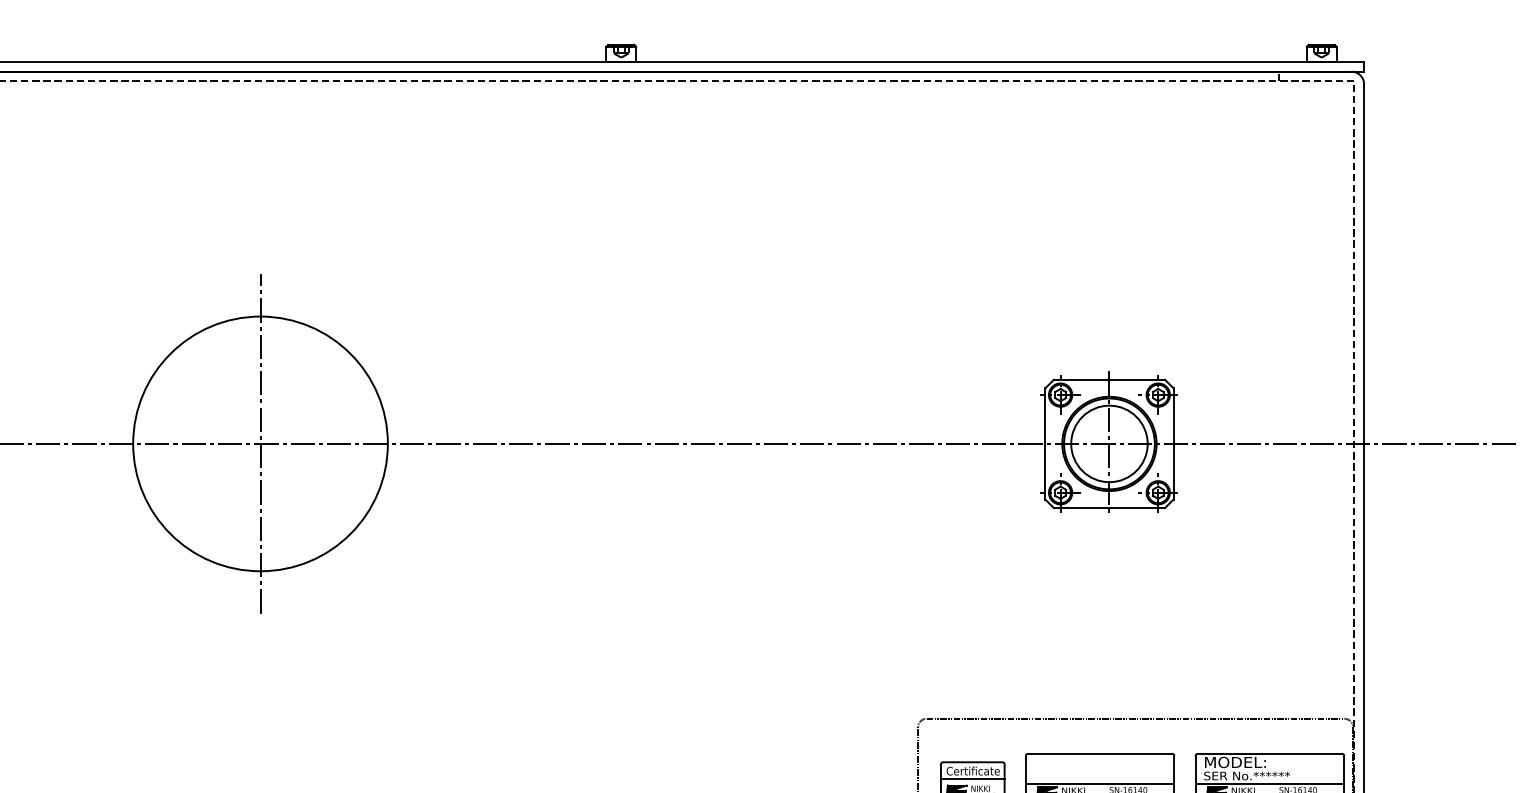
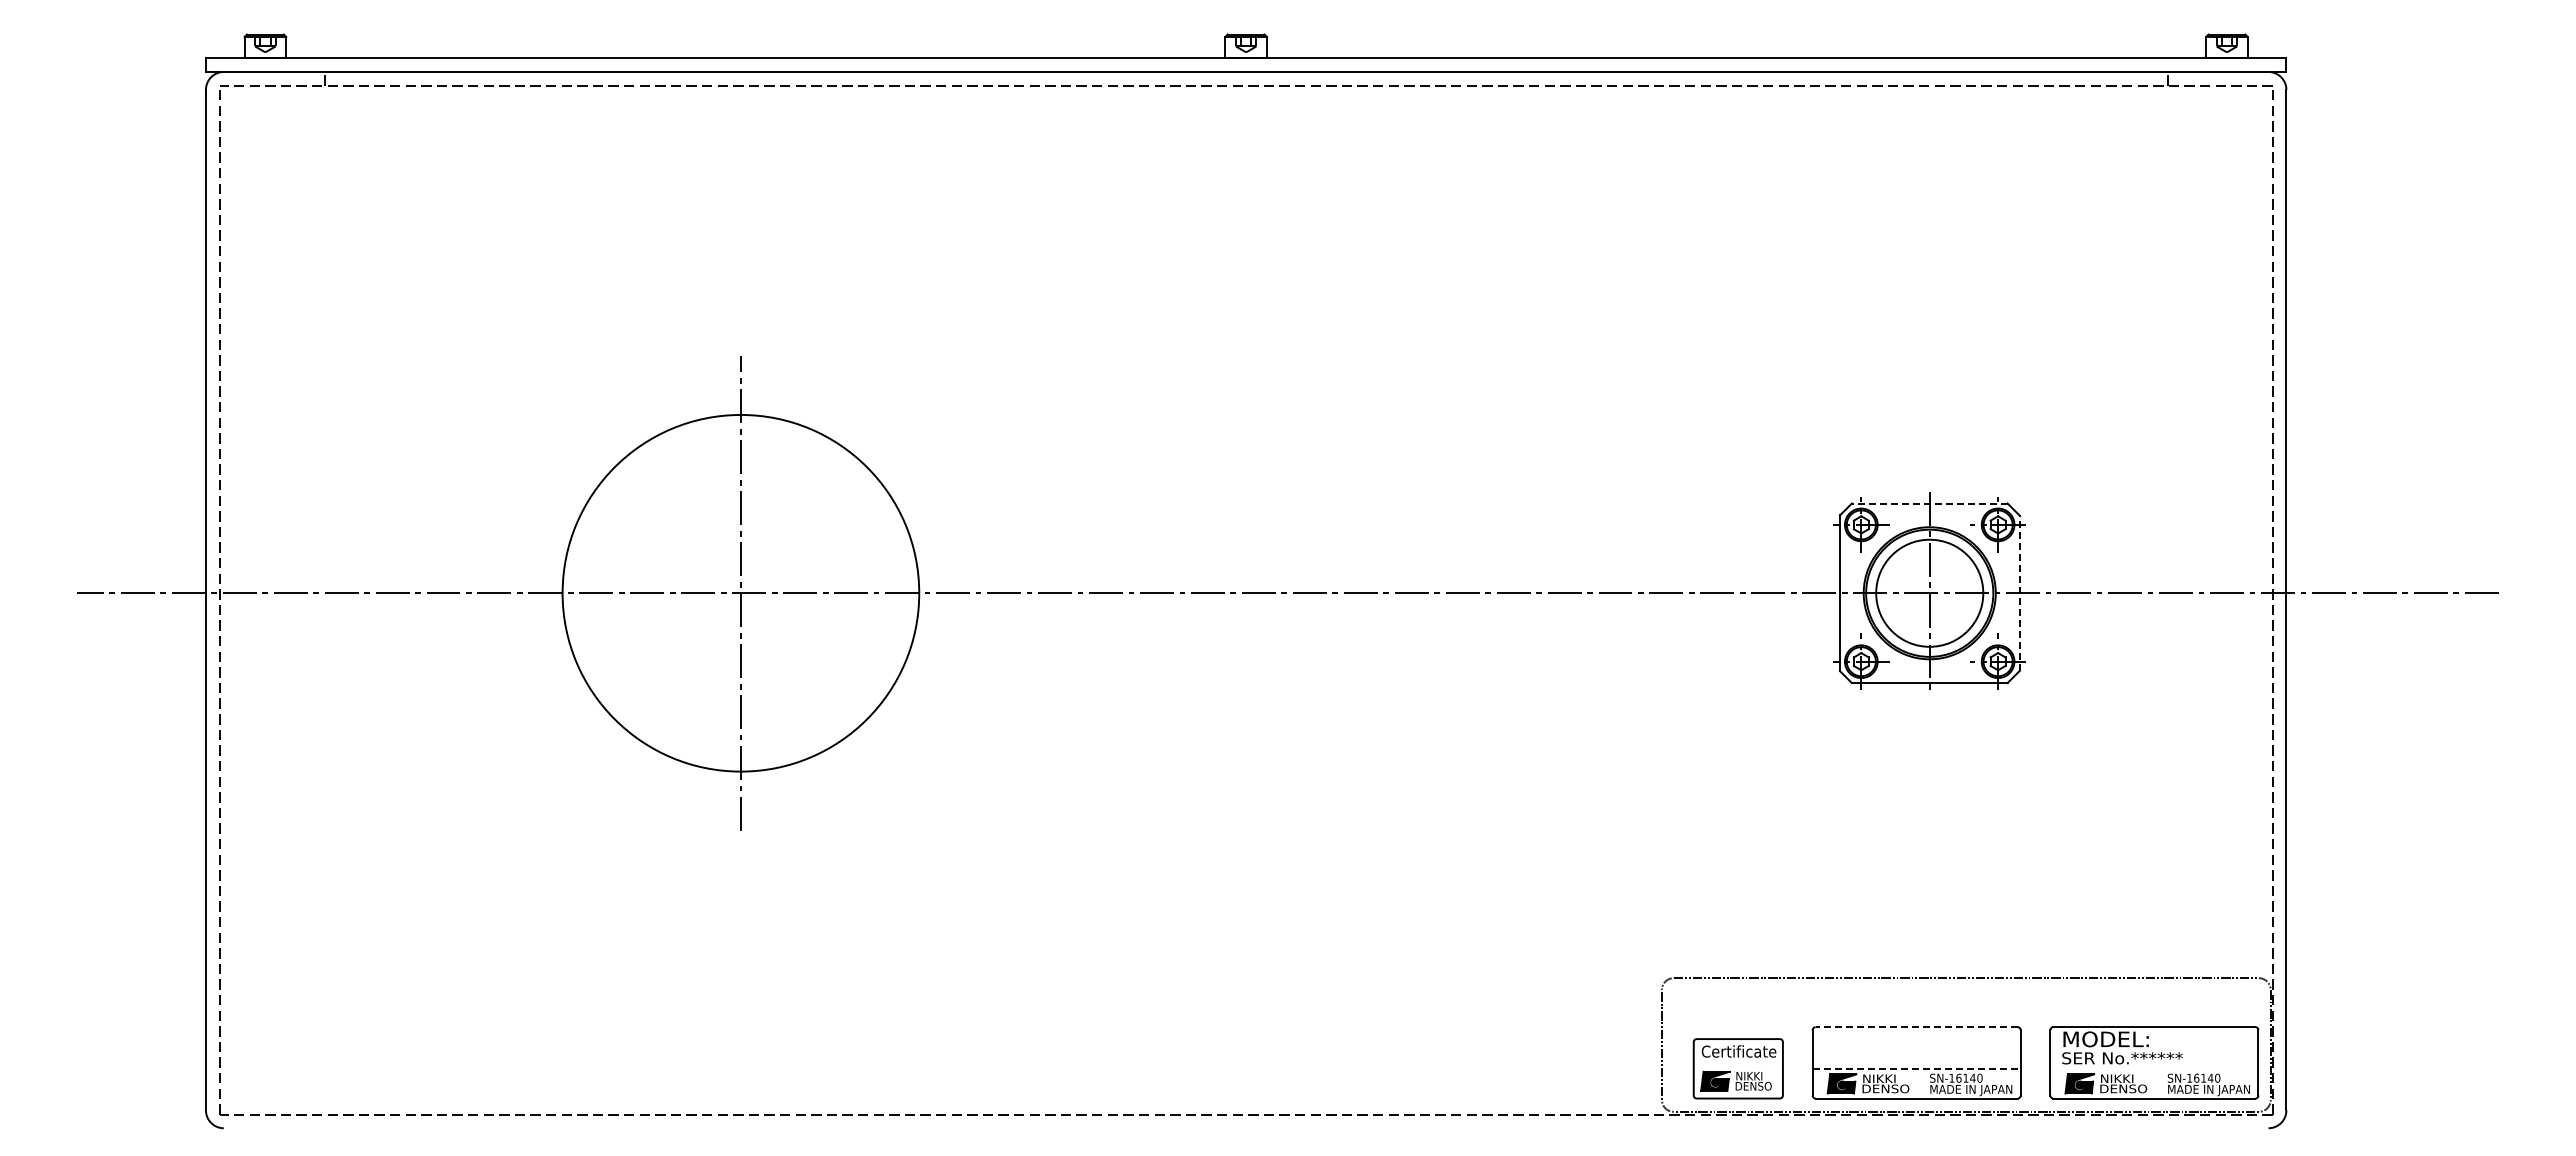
line: (1109, 379) -> (1929, 503), solid -> dashed
line: (1173, 444) -> (2019, 593), solid -> dashed
line: (1099, 753) -> (1916, 1027), solid -> dashed
line: (972, 778) -> (1737, 1062), removed
line: (1100, 783) -> (1917, 1068), solid -> dashed
line: (1269, 783) -> (2154, 1068), removed

